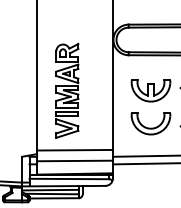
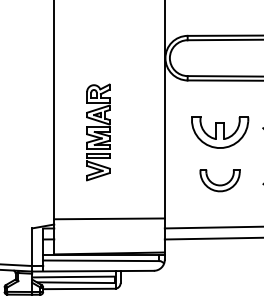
part: (67, 90) -> (98, 131), size x0.7
part: (150, 123) -> (219, 179), size x0.7
line: (75, 160) -> (110, 233), removed

